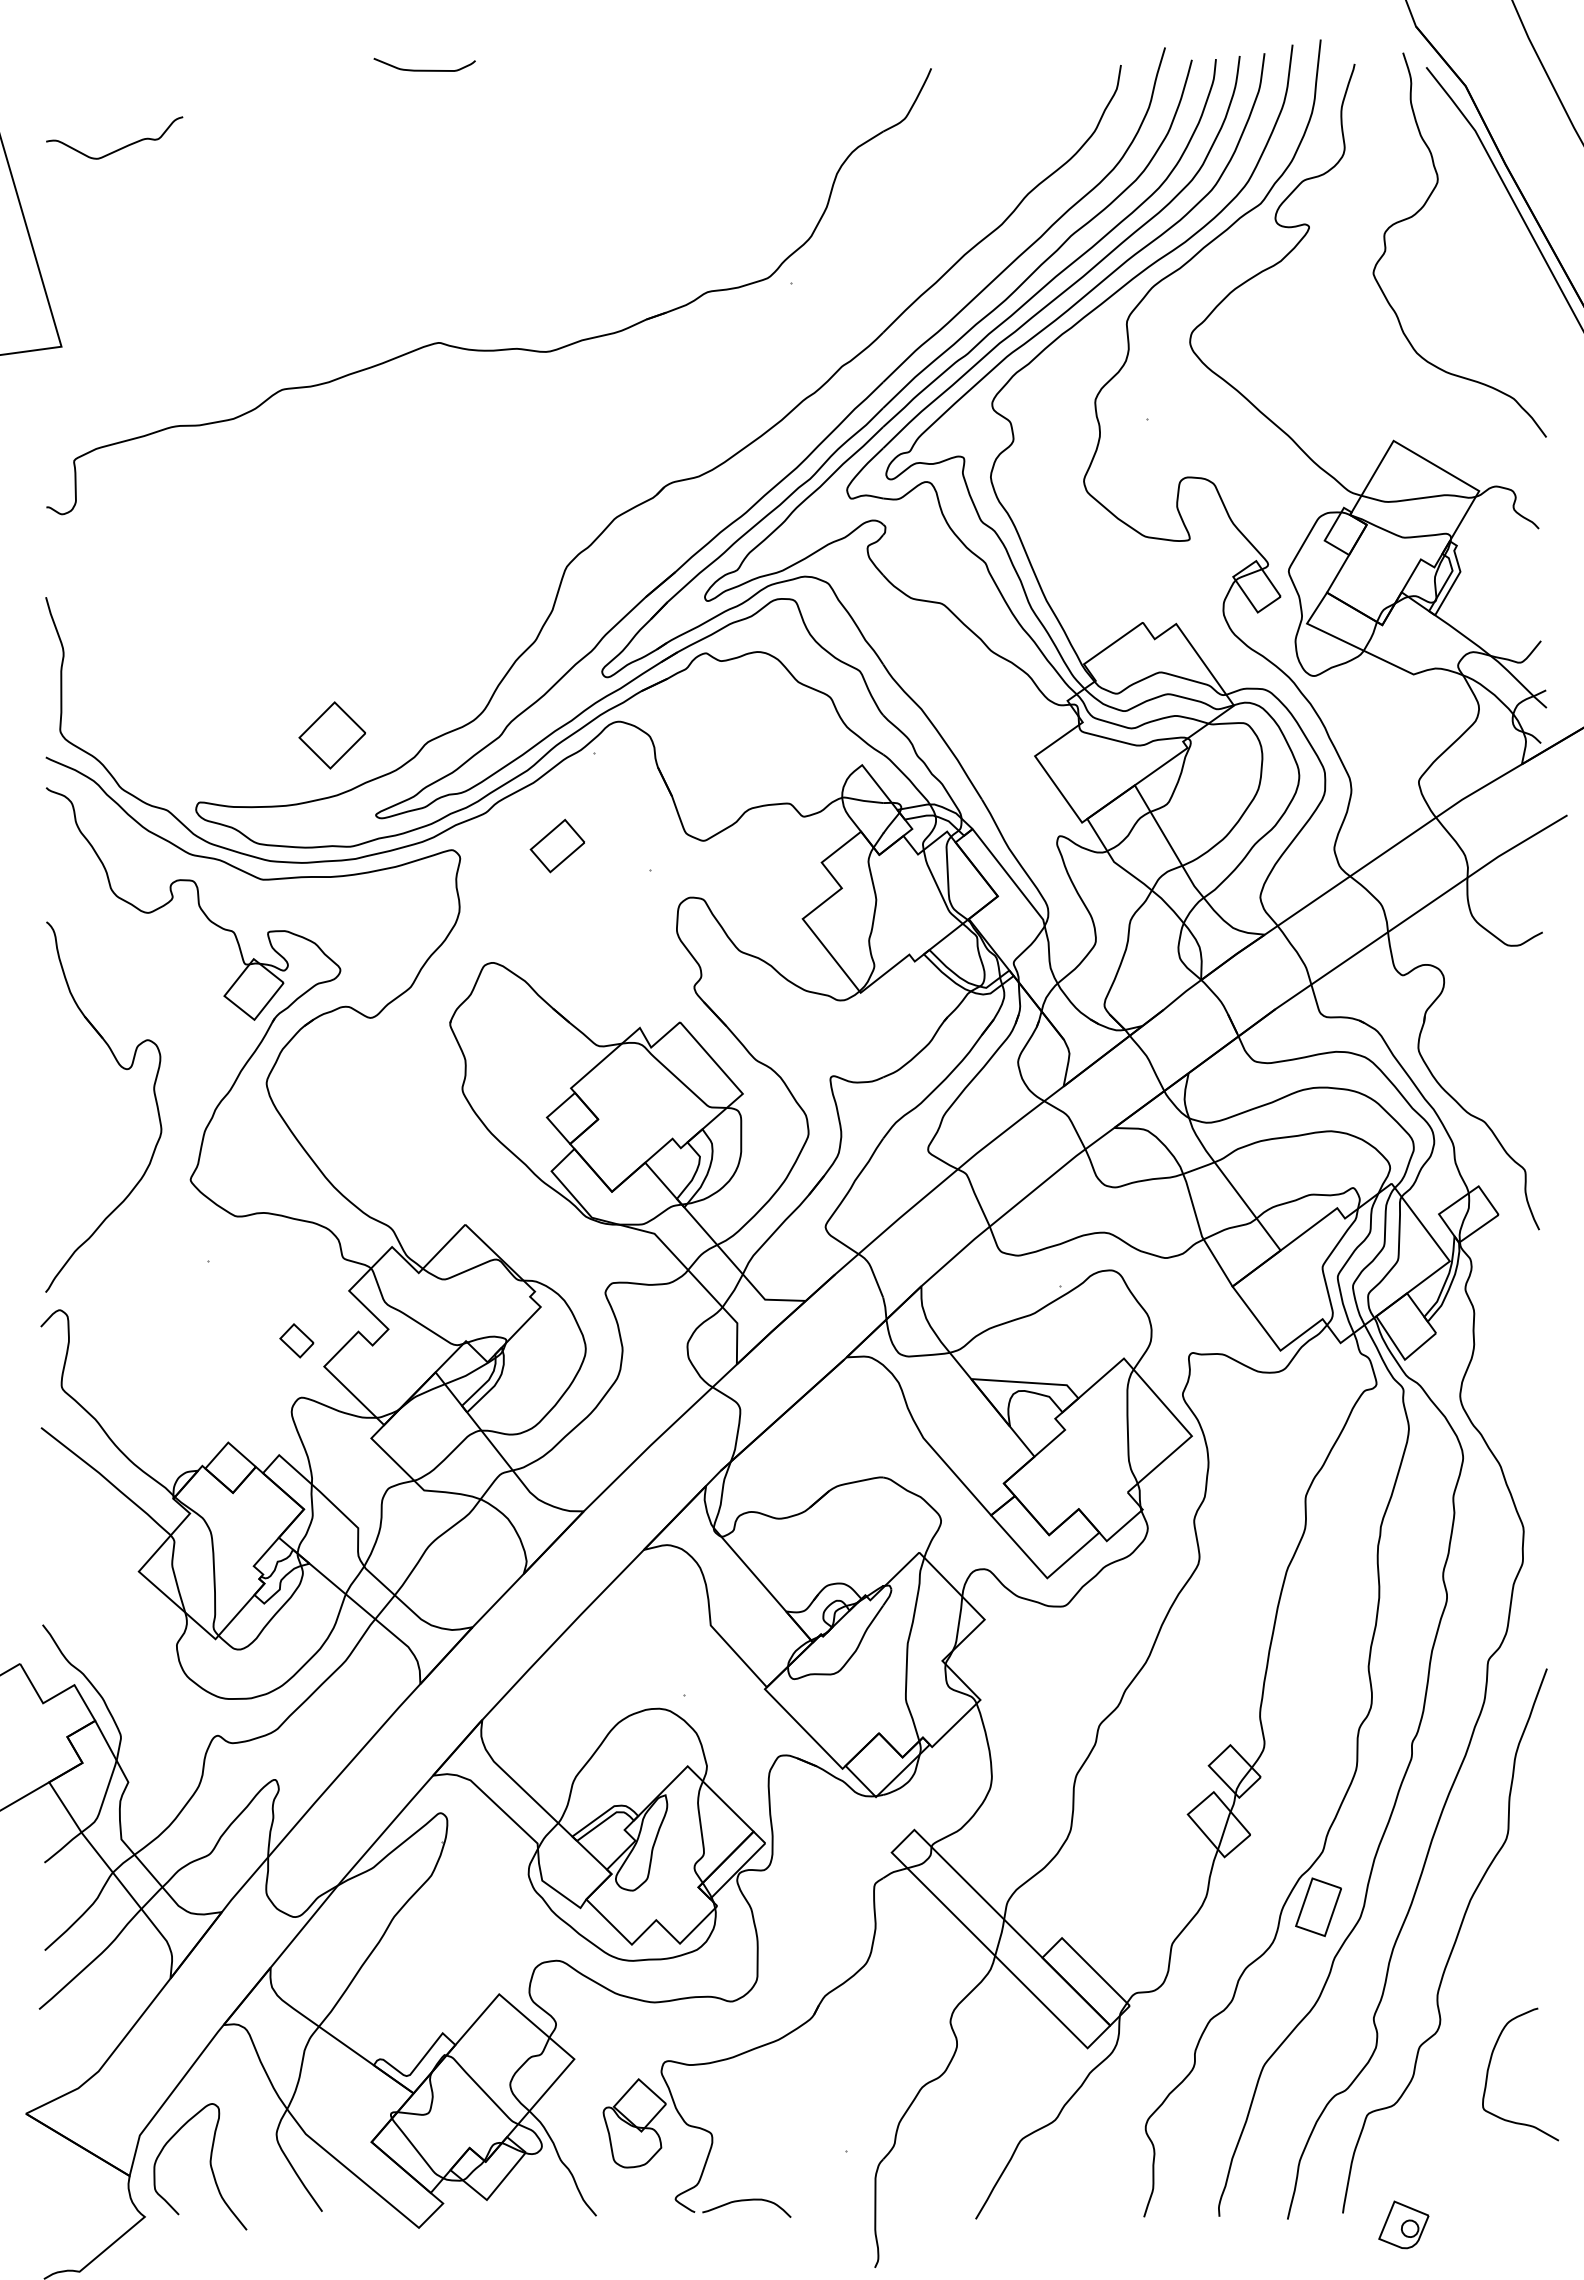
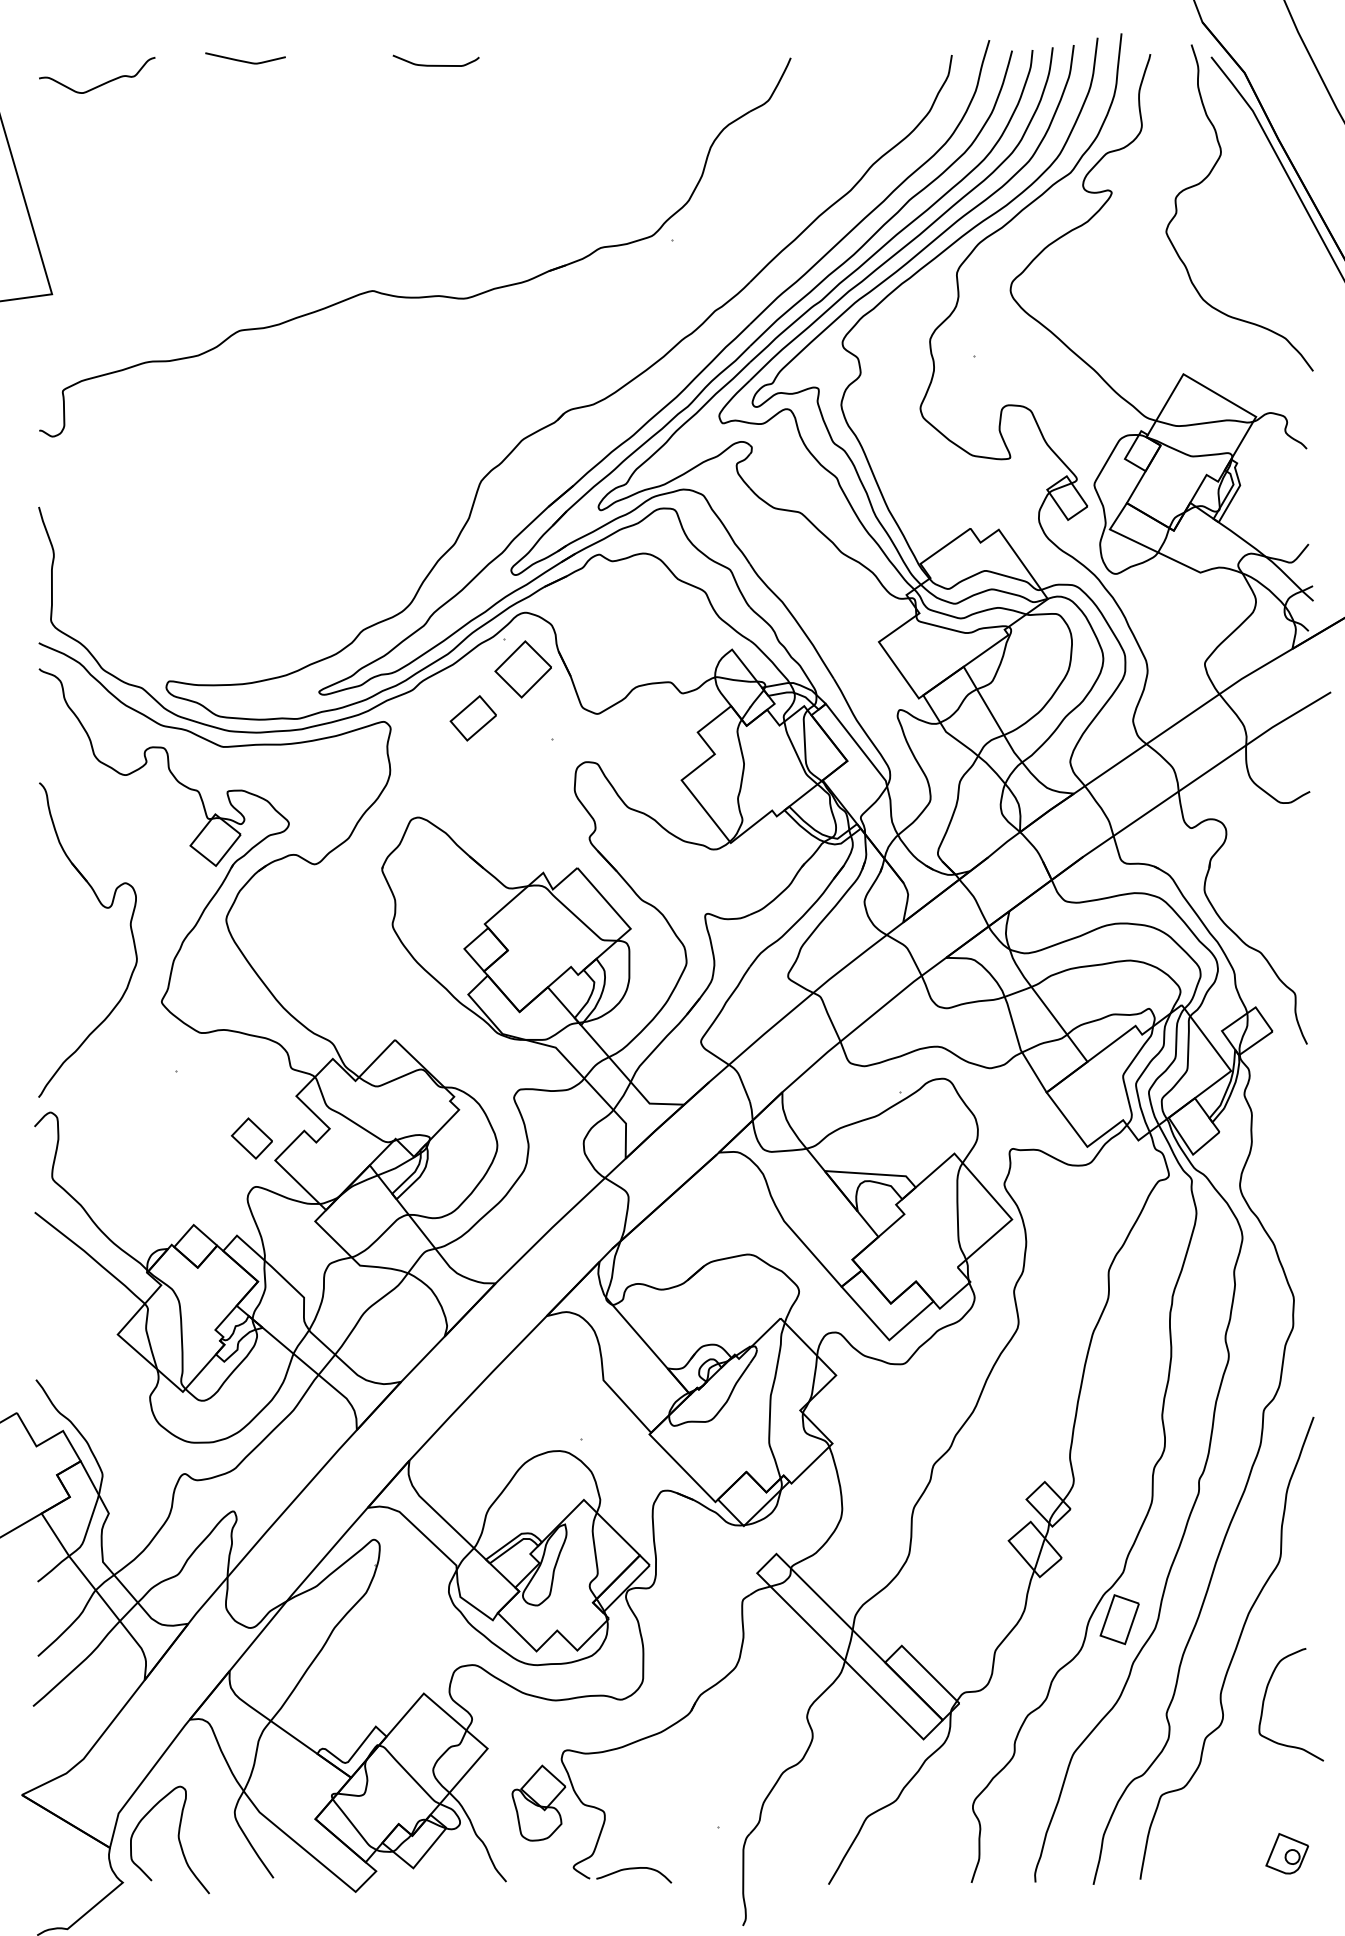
curve: (424, 69) -> (435, 64), moved
curve: (287, 71) -> (244, 60), added
curve: (119, 148) -> (101, 84), moved
part: (331, 735) -> (522, 669), moved
part: (296, 1340) -> (251, 1138), size x1.43
curve: (1489, 2068) -> (1264, 1699), moved
part: (1403, 2224) -> (1286, 1853), moved

